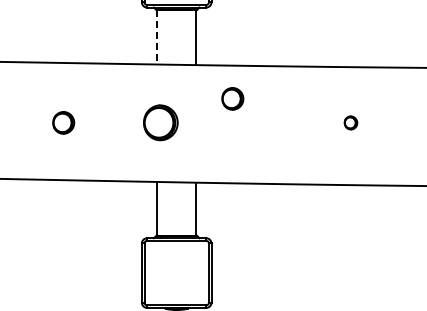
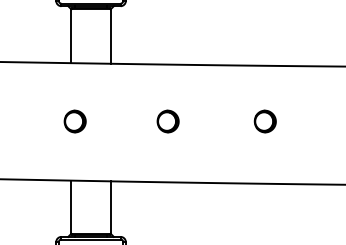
line: (157, 37) -> (71, 36), dashed -> solid
part: (232, 98) -> (167, 121), moved
part: (160, 122) -> (74, 121), size x0.62
part: (350, 122) -> (264, 121), size x1.67

